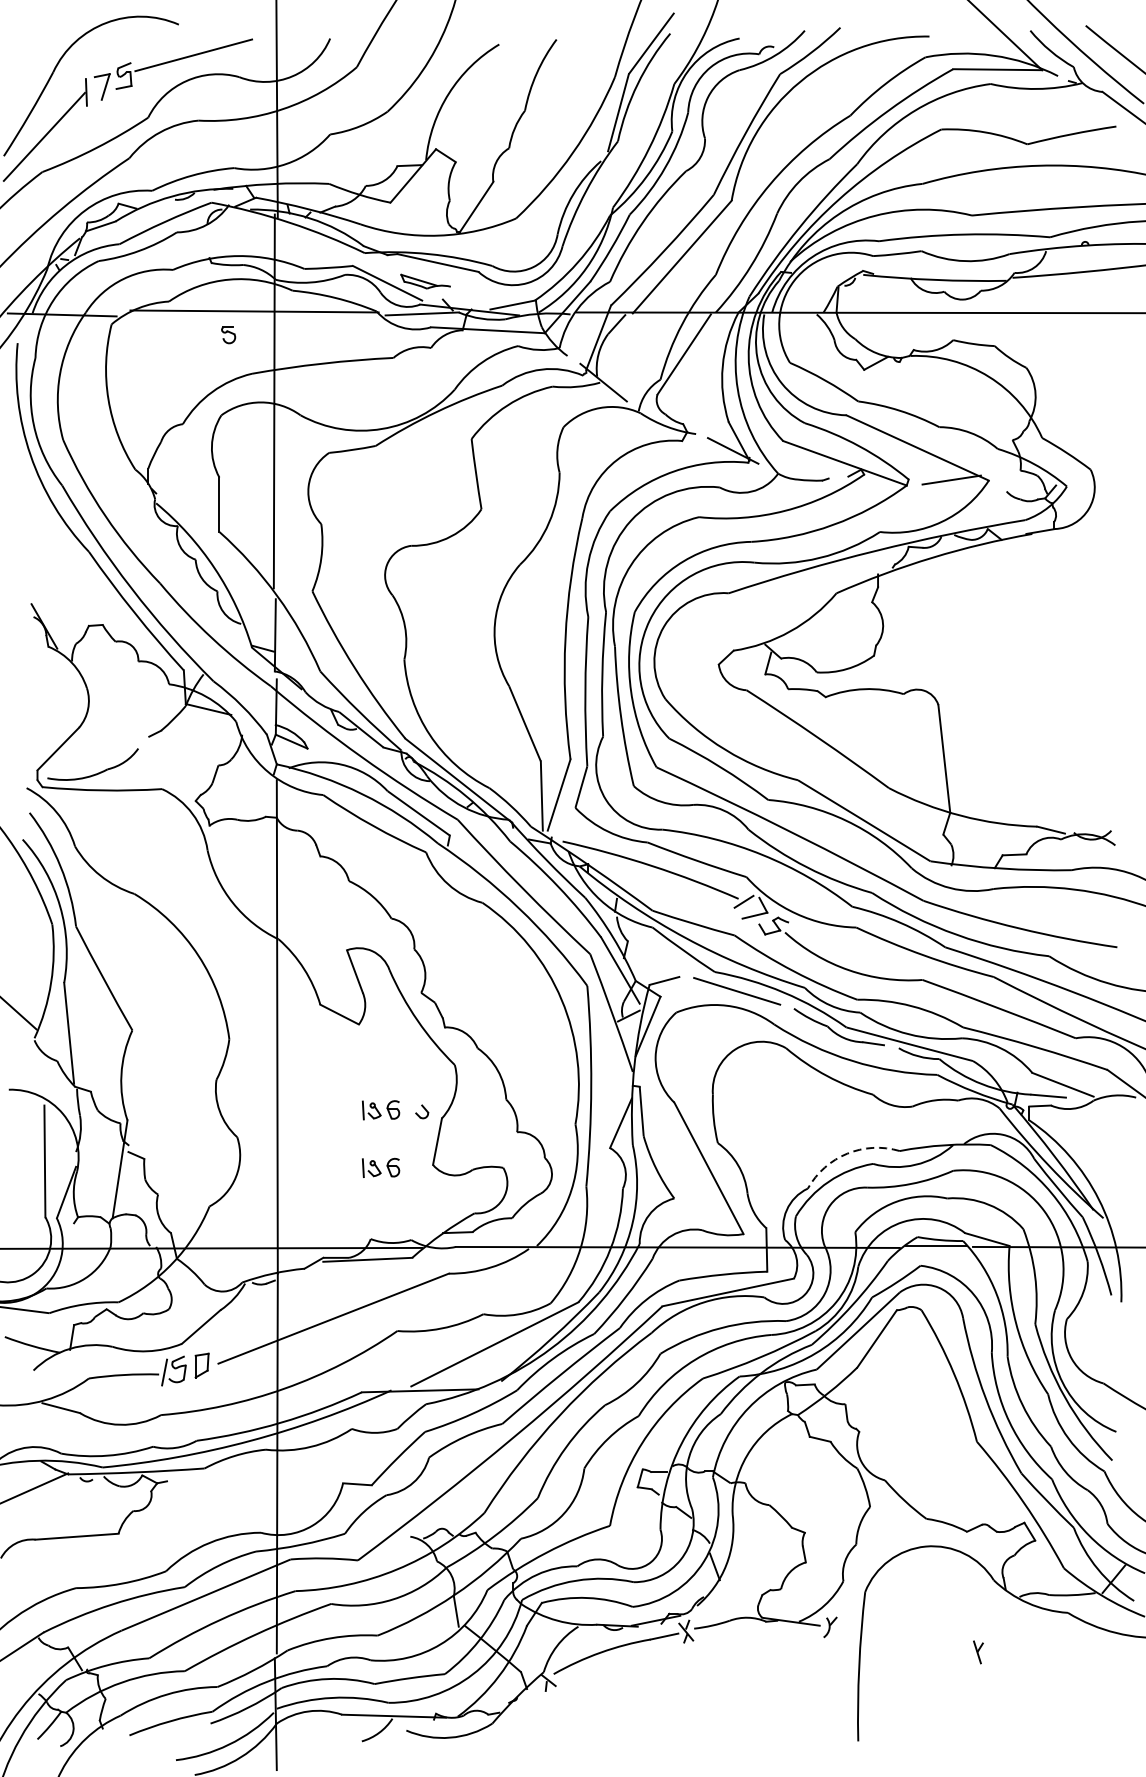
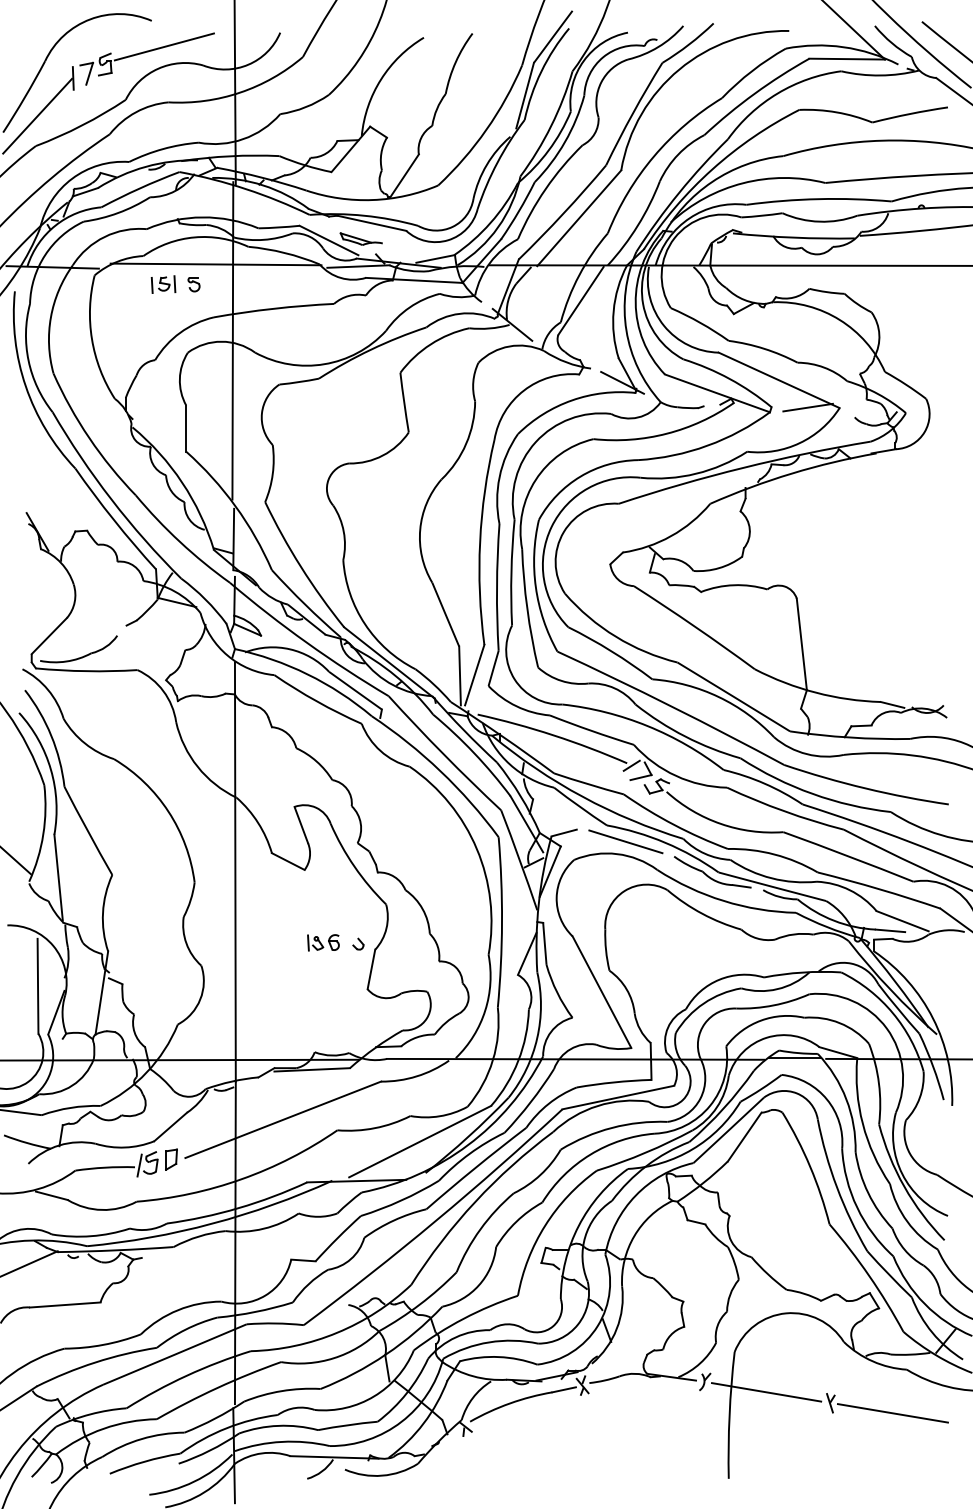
part: (192, 335) -> (163, 284), added
arc: (847, 1153) -> (719, 979), dashed -> solid
part: (381, 1167) -> (323, 991), removed
line: (902, 1639) -> (766, 1392), added
line: (1051, 1664) -> (892, 1413), added

